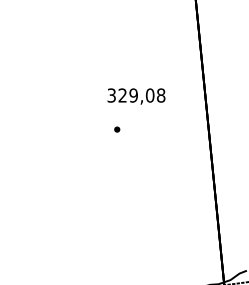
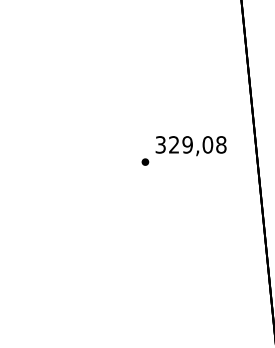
text: (136, 96) -> (191, 146), moved

